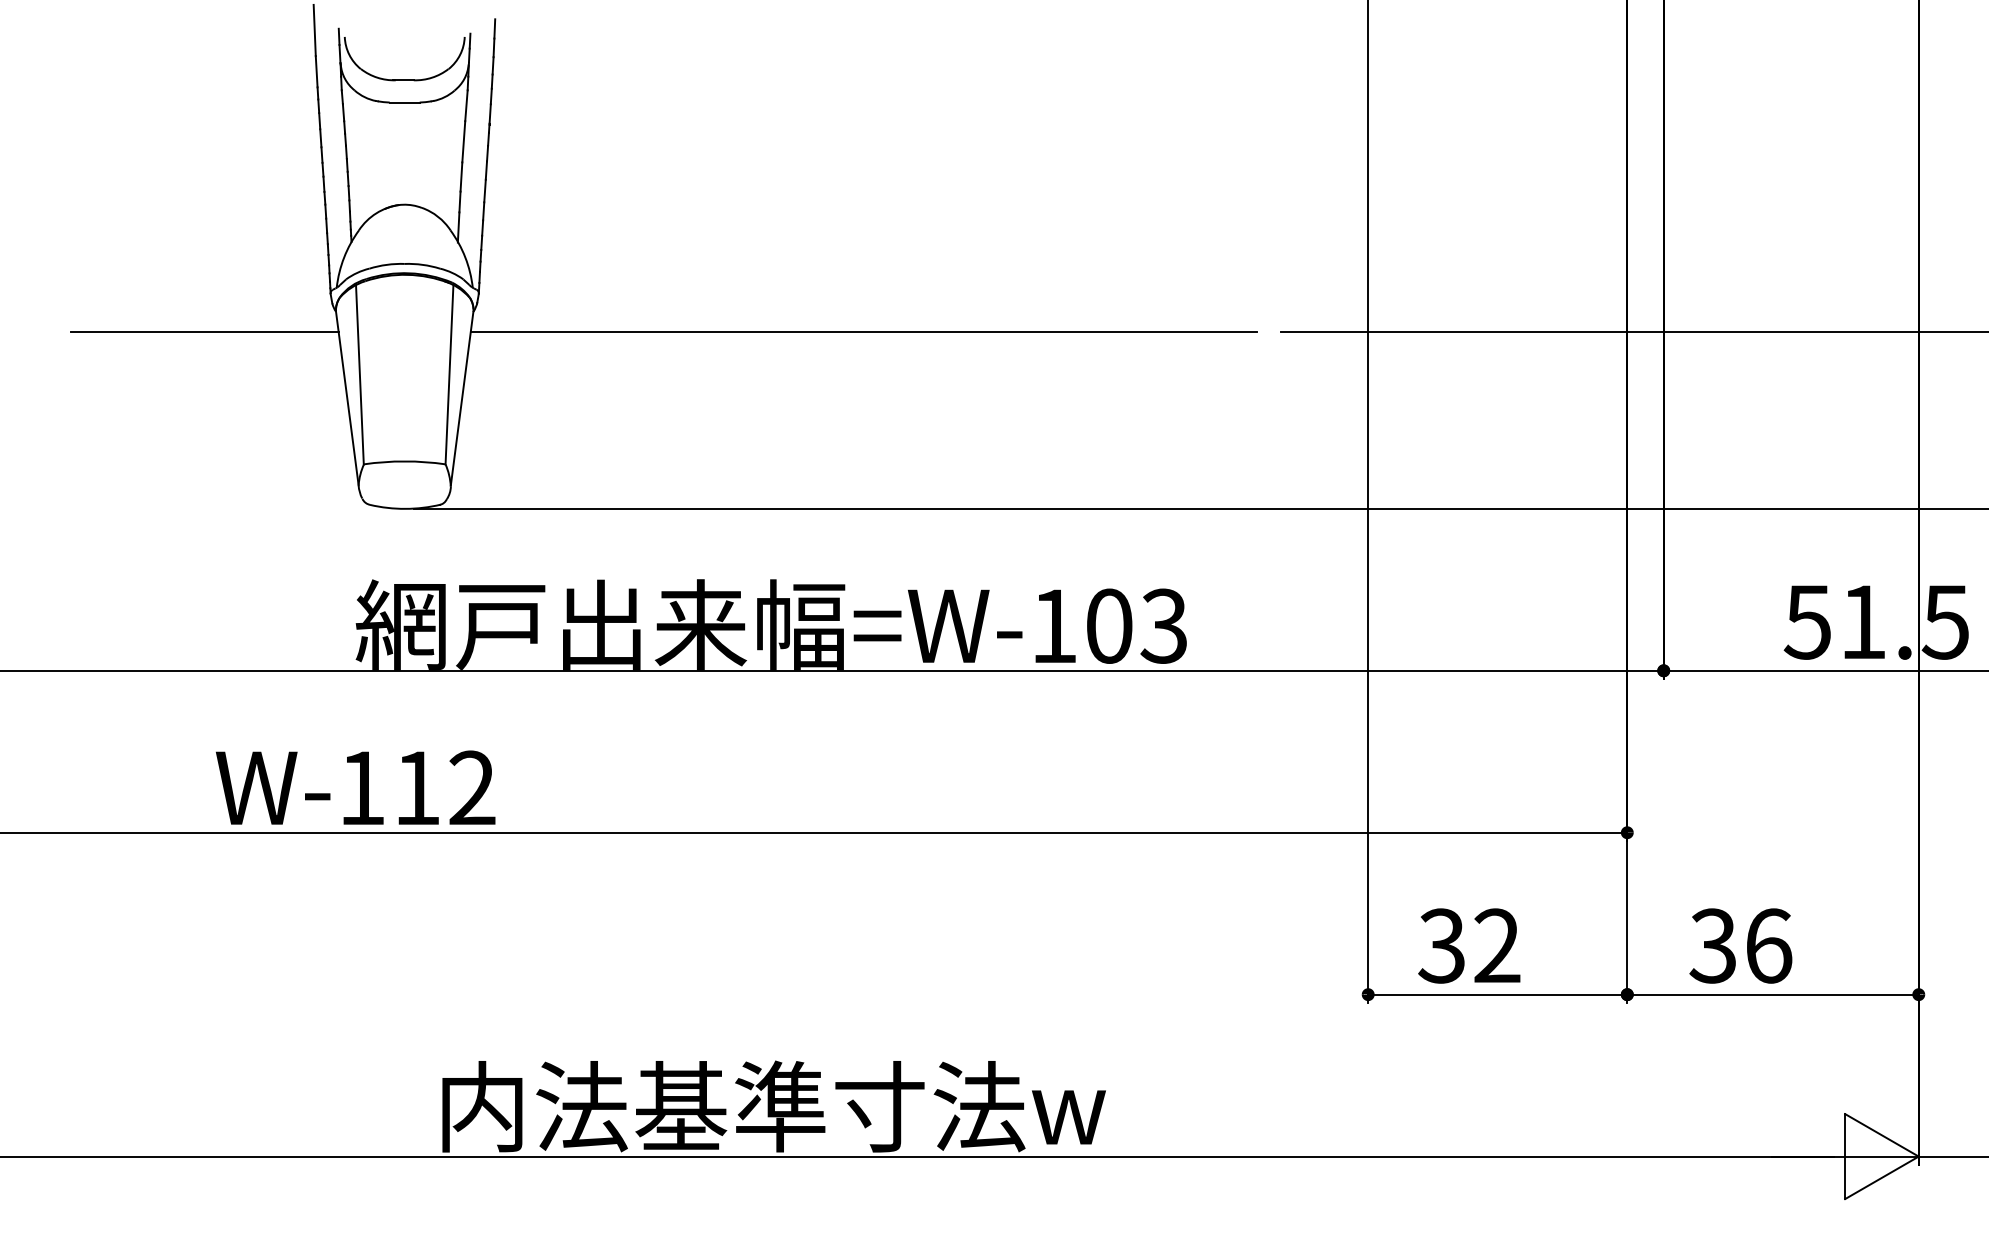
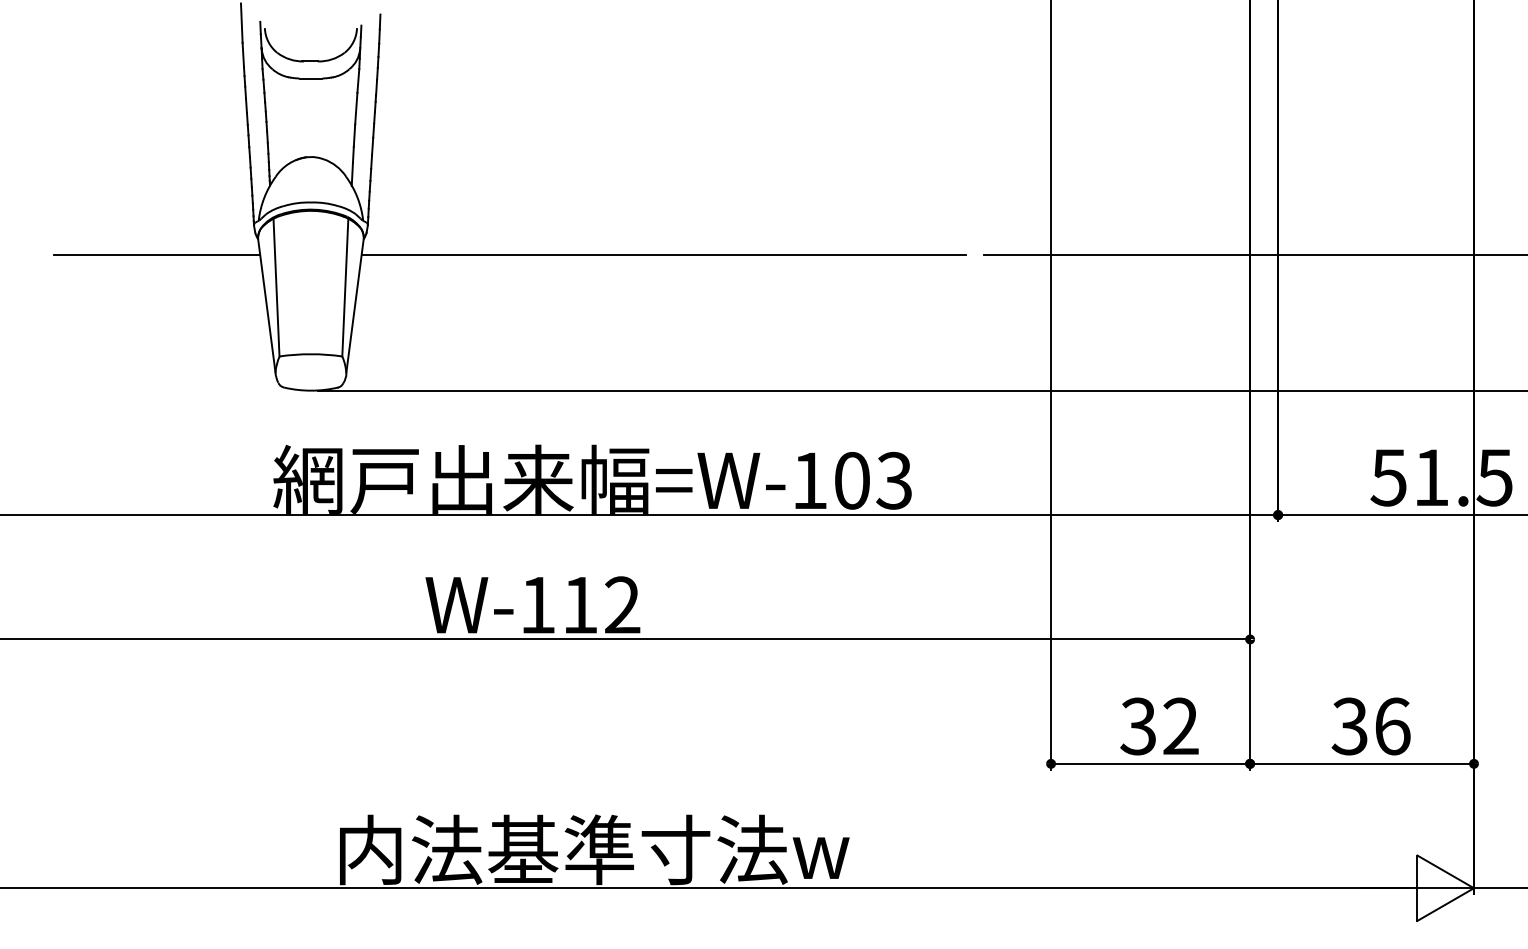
text: (355, 787) -> (532, 604), moved
text: (1469, 945) -> (1159, 726), moved
text: (1740, 945) -> (1370, 726), moved

